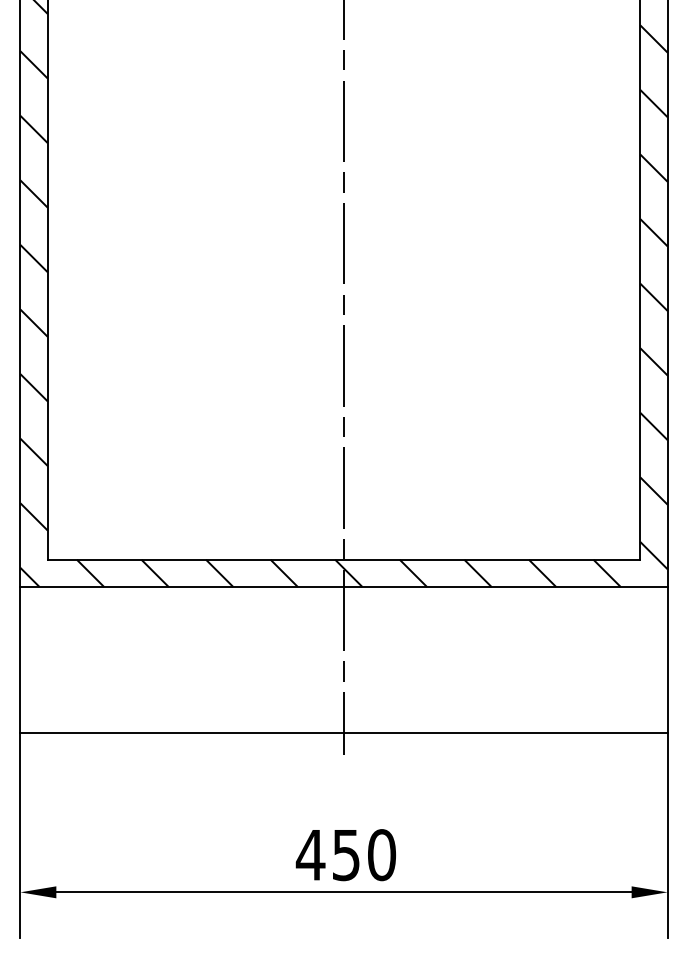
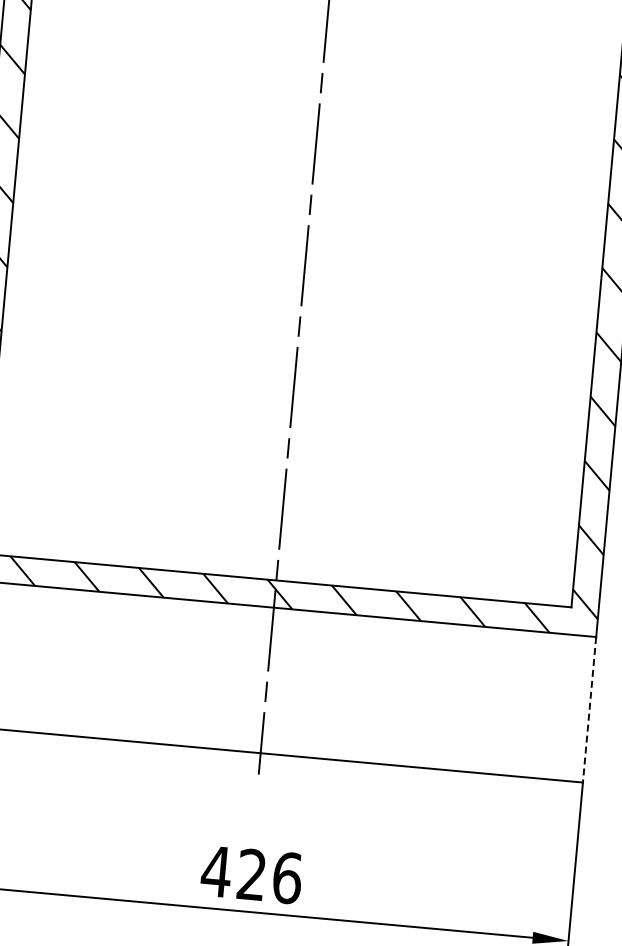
line: (667, 660) -> (589, 710), solid -> dashed
text: (364, 855) -> (270, 876), 450 -> 426

